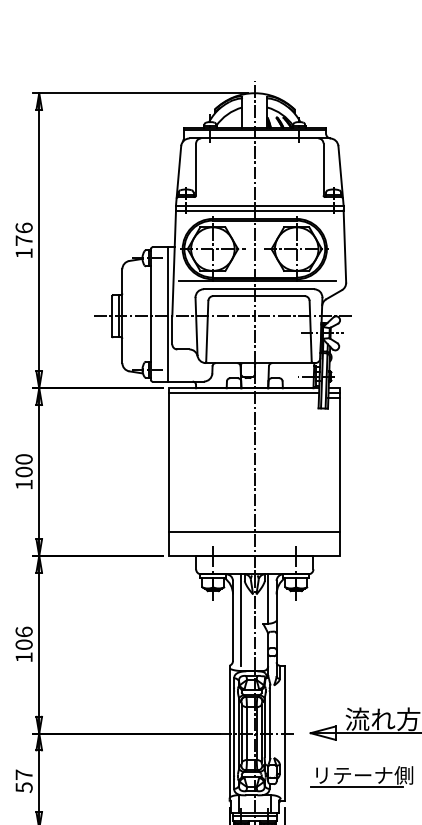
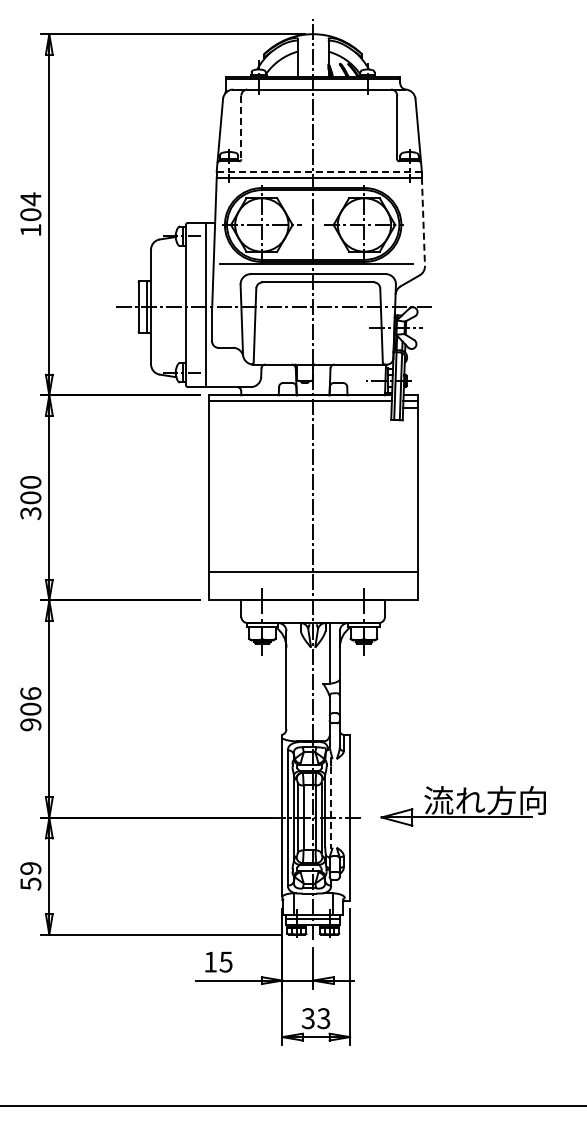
line: (196, 169) -> (241, 127), solid -> dashed
line: (259, 205) -> (319, 171), solid -> dashed
text: (23, 234) -> (30, 206), 176 -> 104
line: (344, 247) -> (423, 222), solid -> dashed
text: (23, 484) -> (30, 513), 100 -> 300
line: (241, 620) -> (296, 679), removed
text: (23, 657) -> (30, 724), 106 -> 906
line: (269, 725) -> (331, 808), solid -> dashed
text: (23, 774) -> (30, 868), 57 -> 59
part: (361, 776) -> (443, 870), removed

